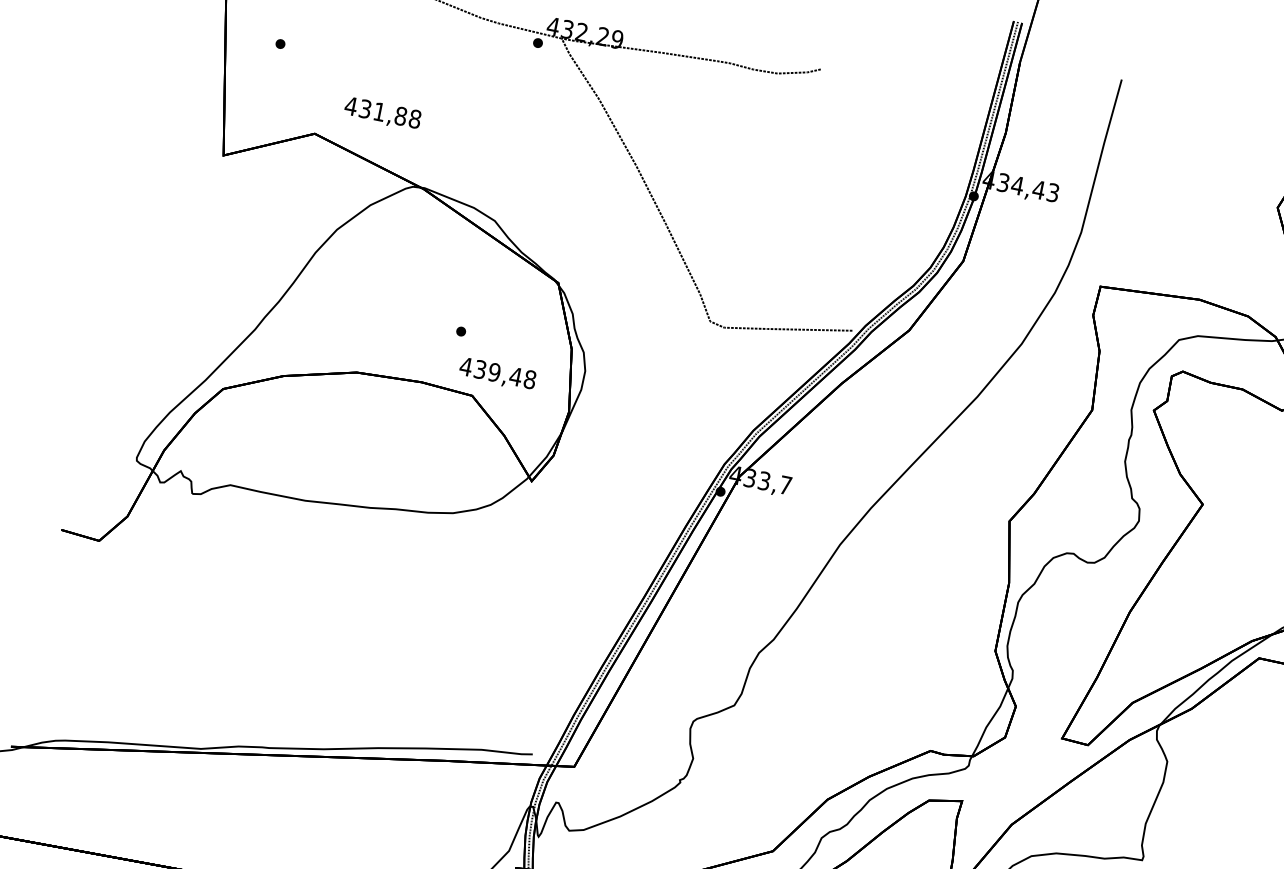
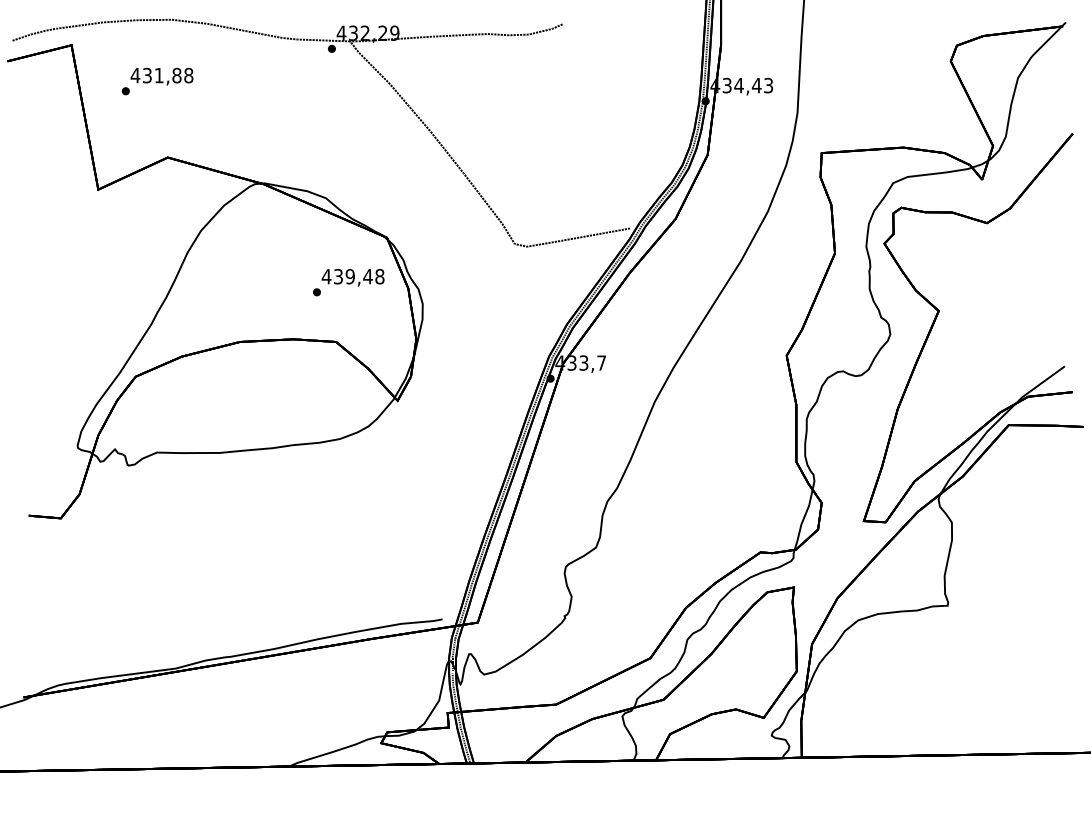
text: (382, 113) -> (161, 76), moved
text: (496, 373) -> (352, 277), moved

